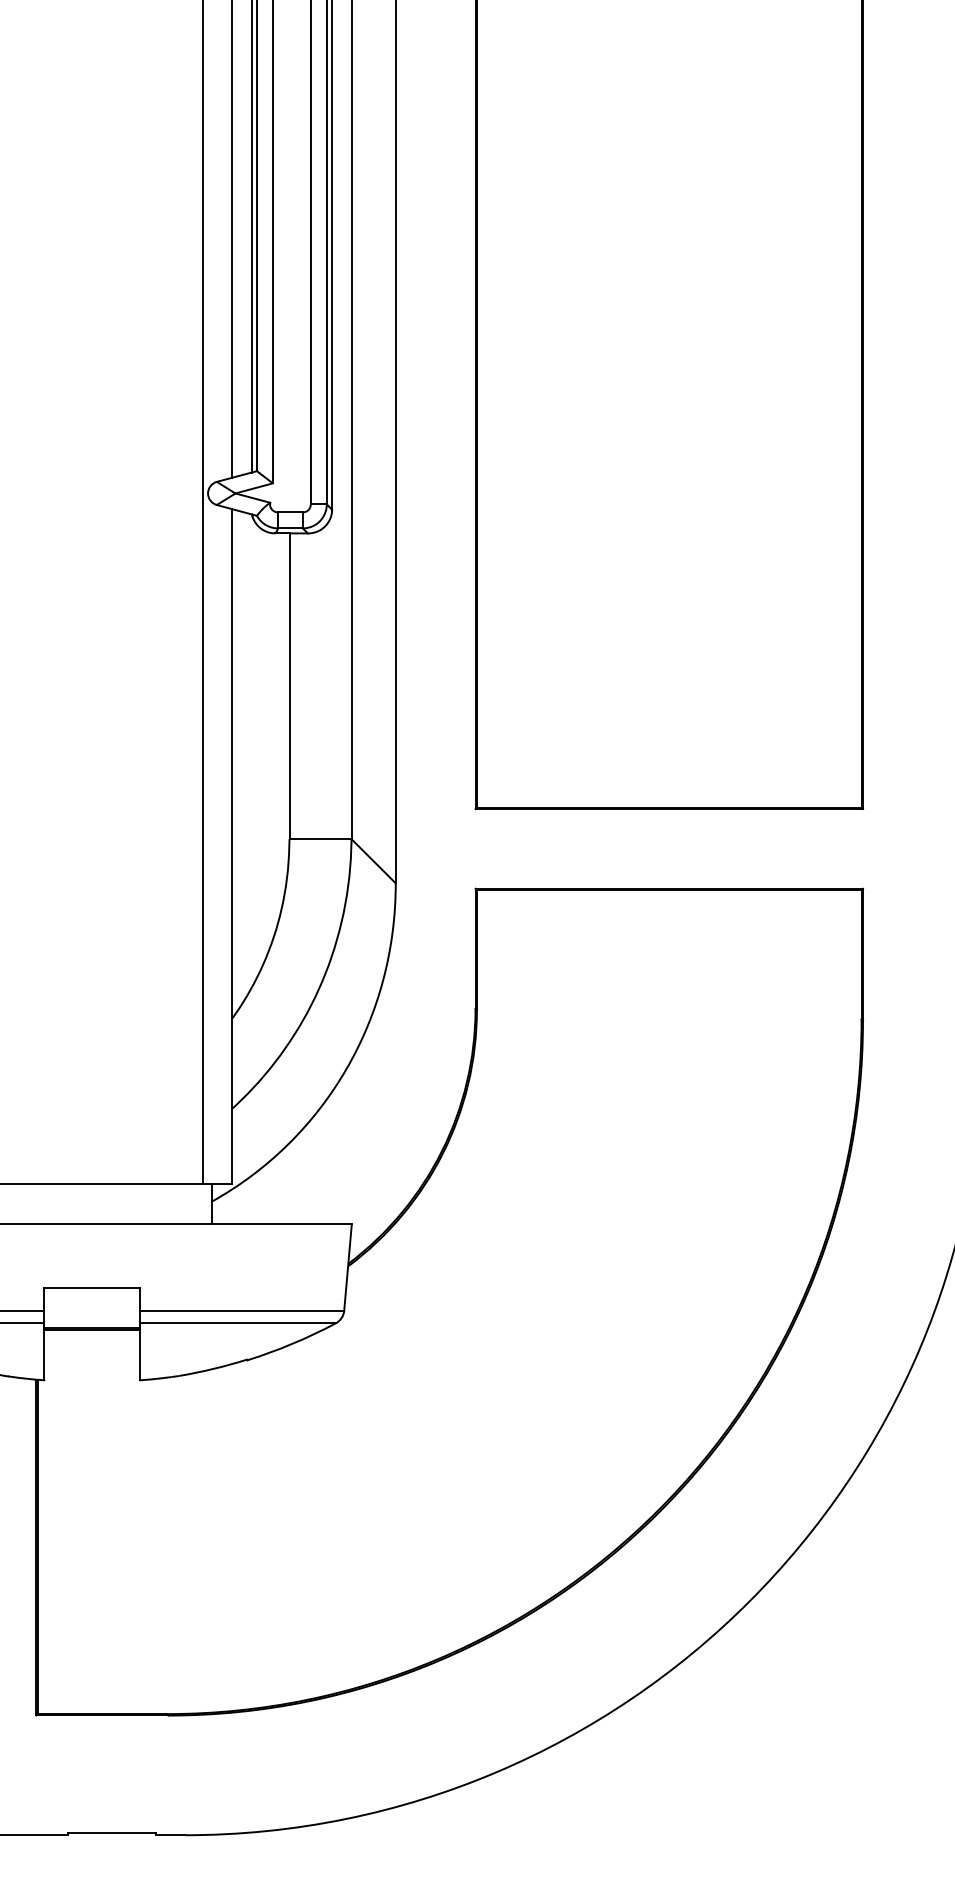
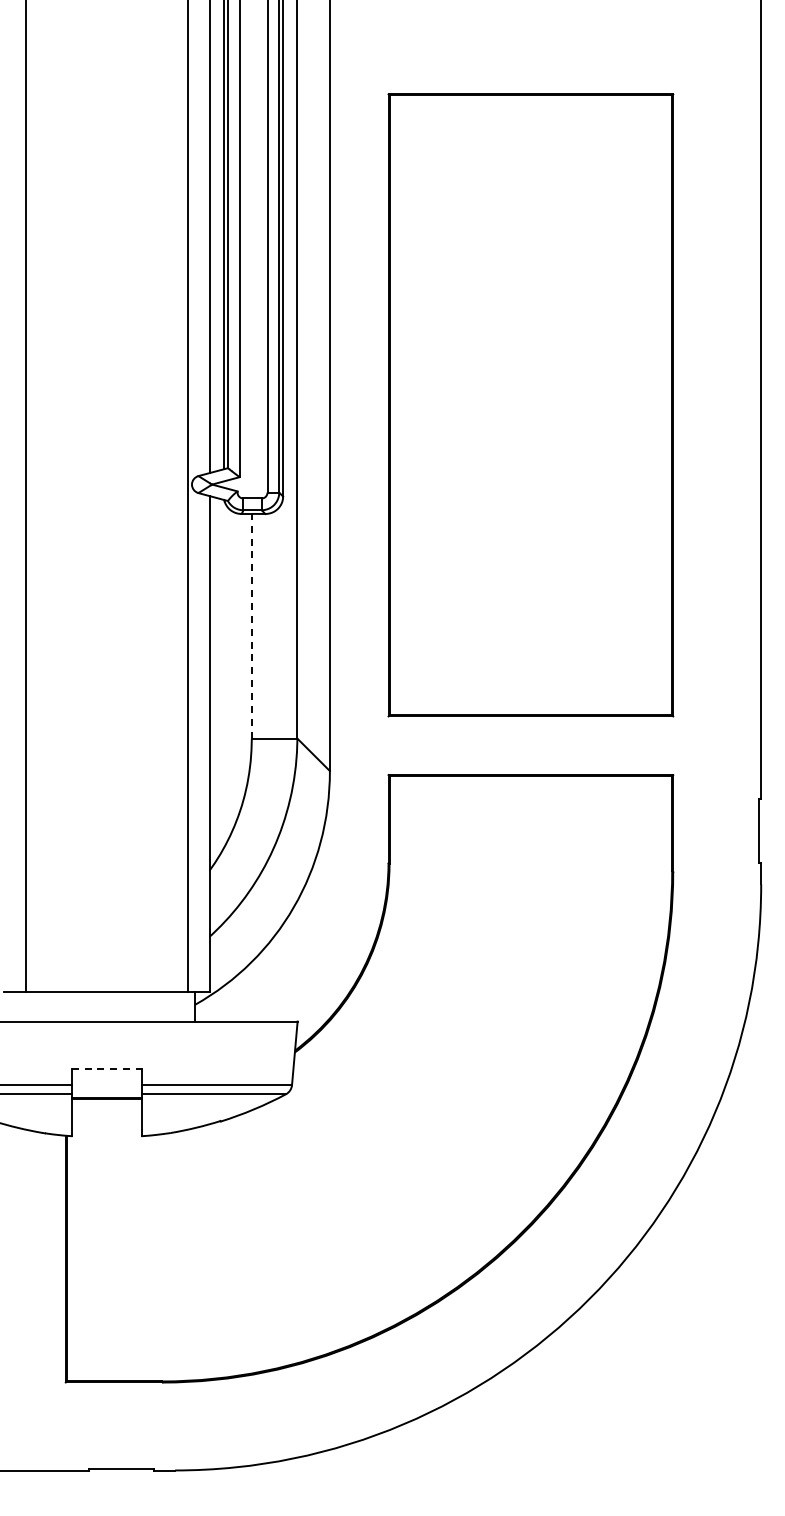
line: (289, 685) -> (251, 625), solid -> dashed
line: (93, 1288) -> (107, 1068), solid -> dashed

